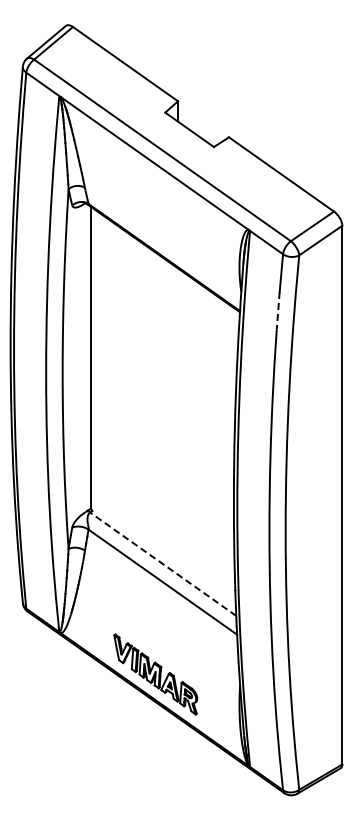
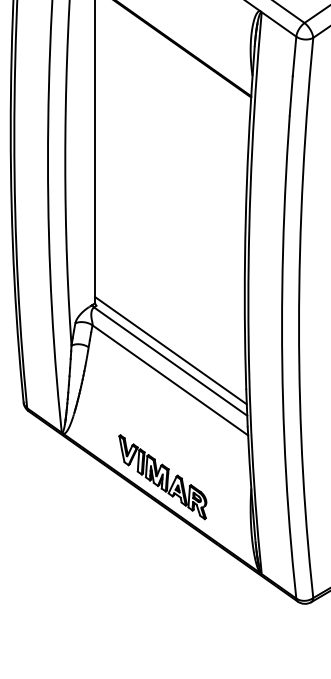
line: (278, 310) -> (291, 95), dashed -> solid
line: (163, 553) -> (170, 350), added
line: (162, 563) -> (169, 360), dashed -> solid

